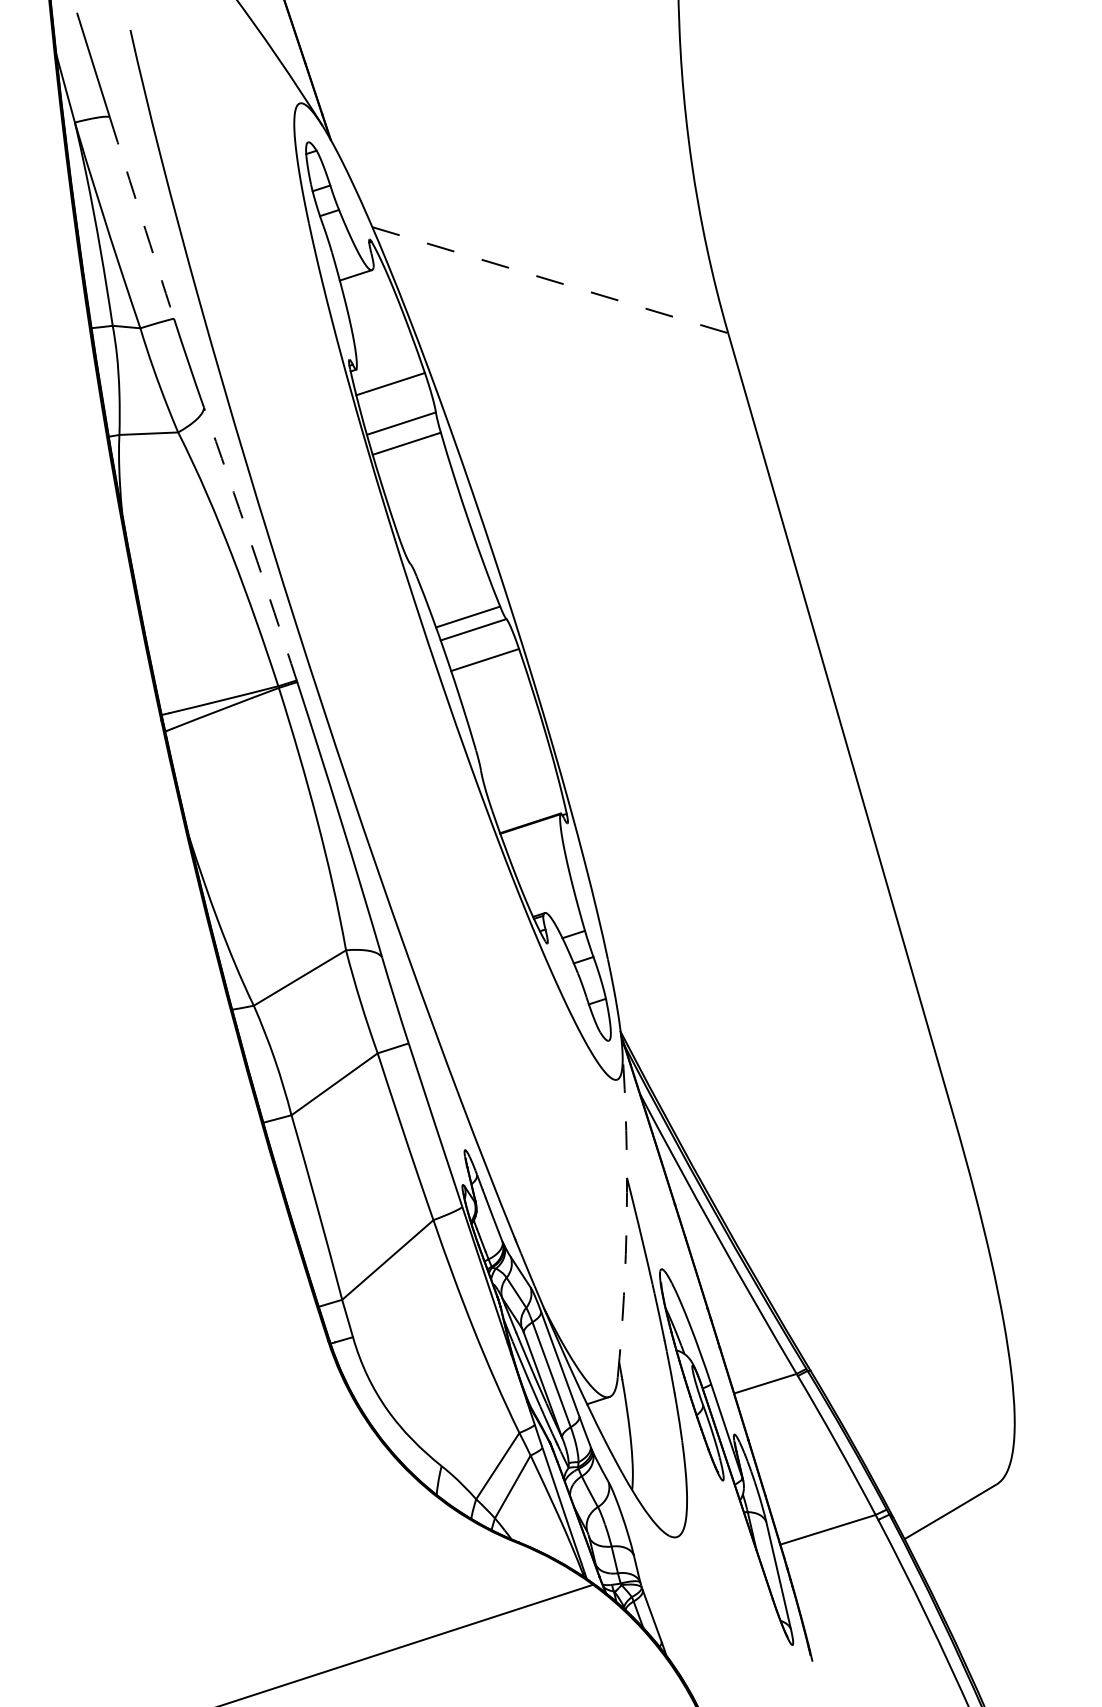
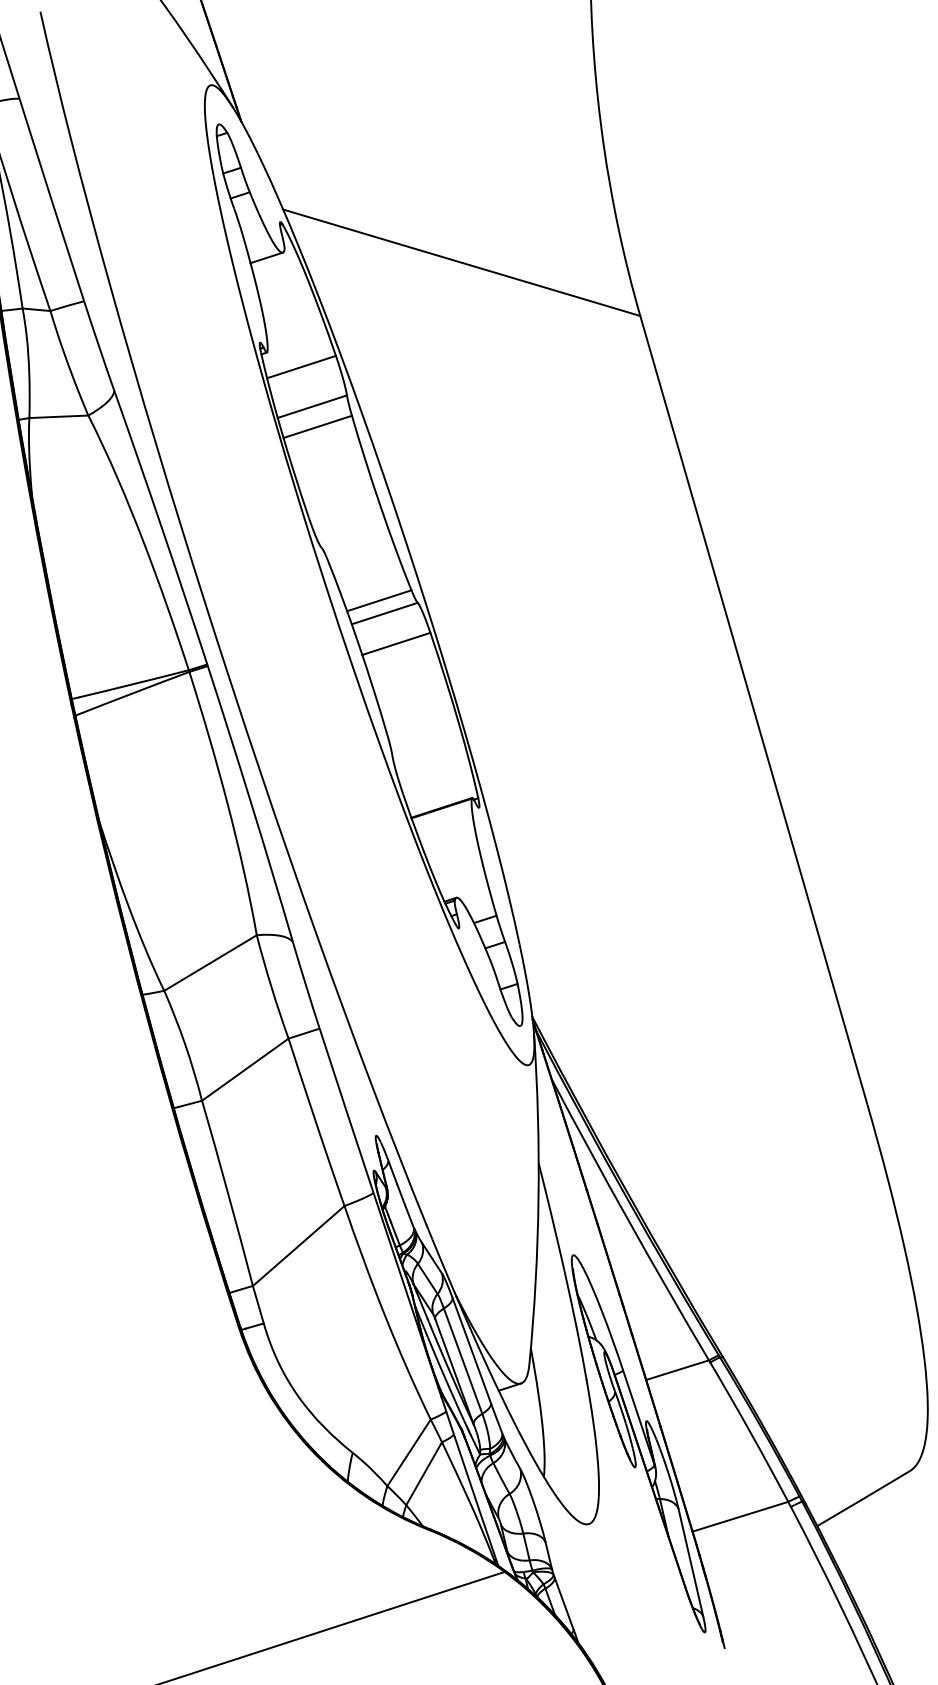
arc: (141, 218) -> (51, 200), dashed -> solid
line: (550, 280) -> (461, 263), dashed -> solid
arc: (251, 543) -> (161, 526), dashed -> solid
arc: (626, 1212) -> (538, 1198), dashed -> solid

